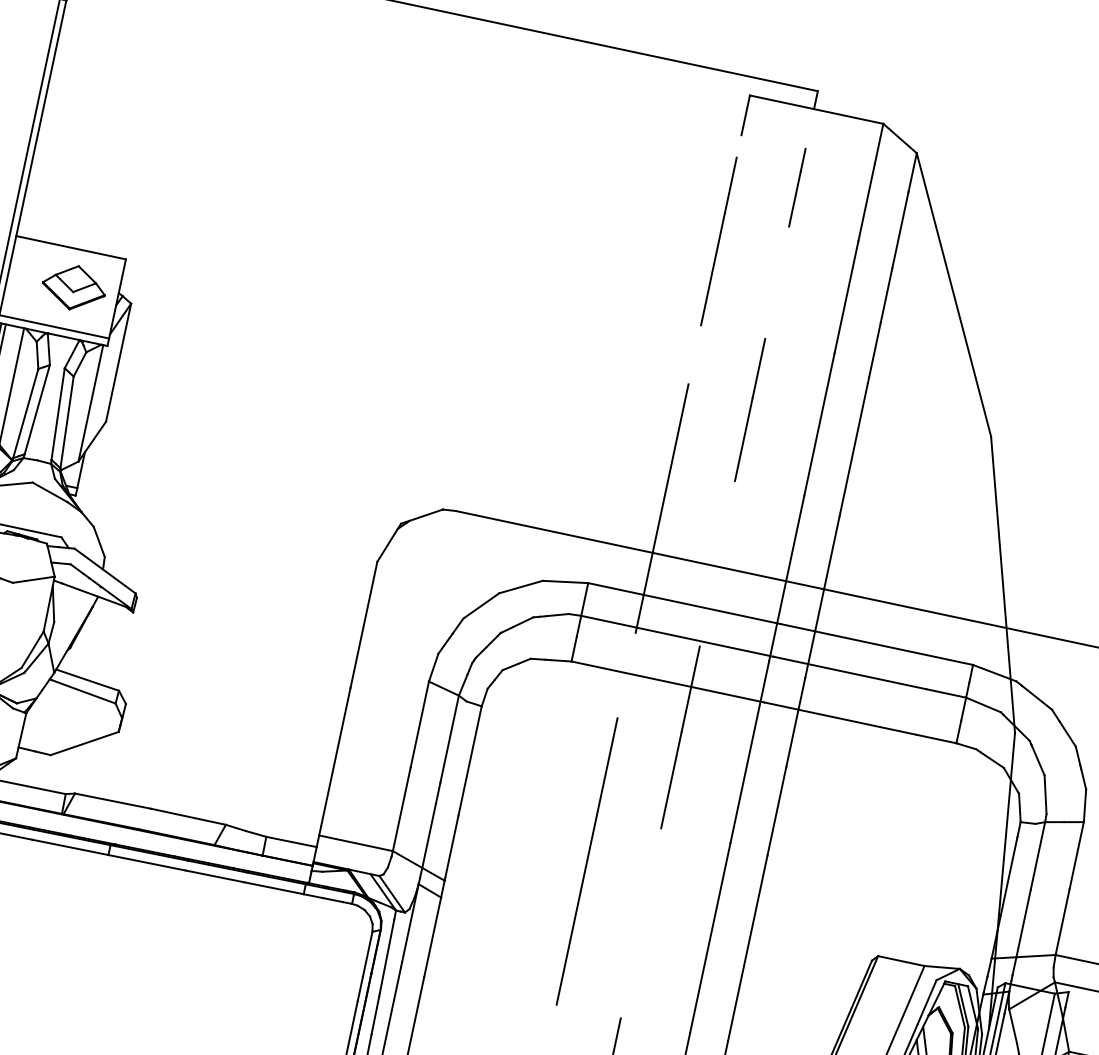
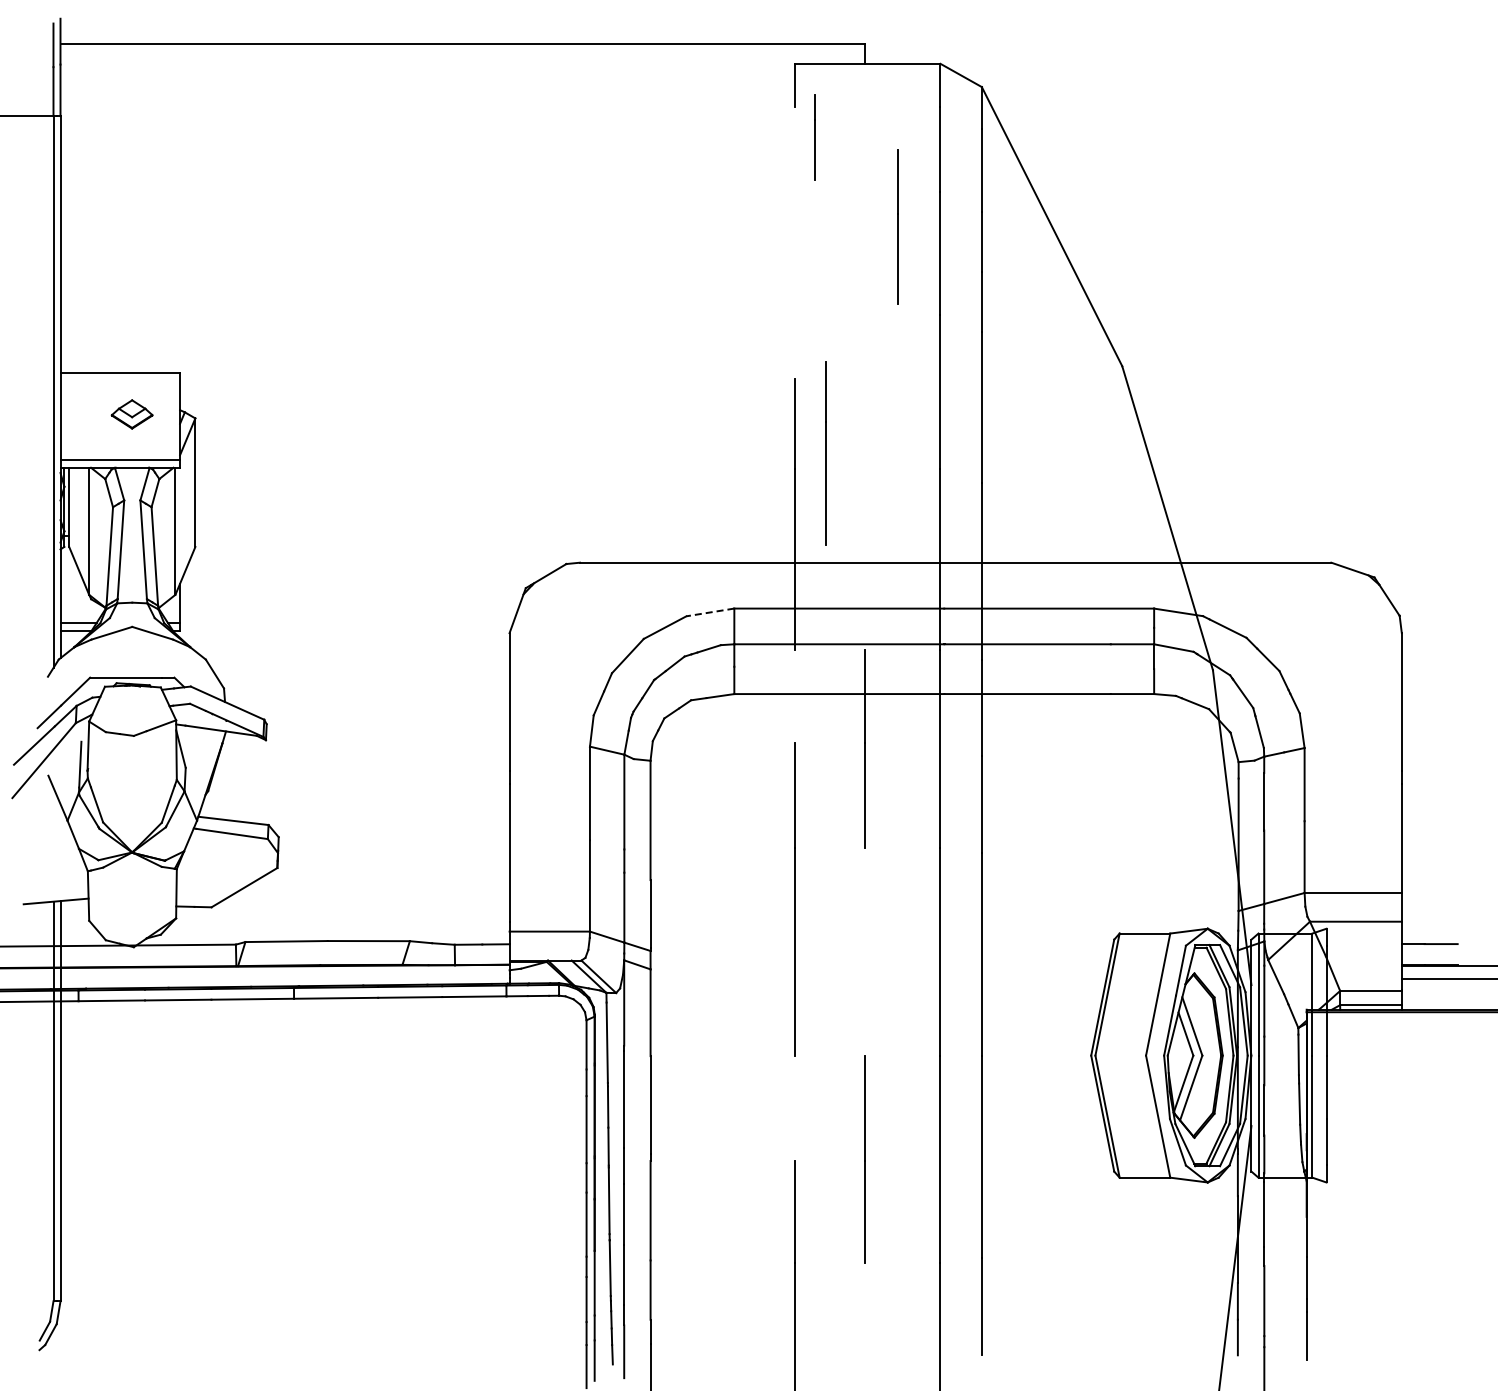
line: (797, 187) -> (814, 137), moved
line: (718, 241) -> (825, 453), moved
part: (73, 287) -> (131, 414), size x0.6
line: (749, 409) -> (897, 226), moved
line: (564, 581) -> (709, 612), solid -> dashed

